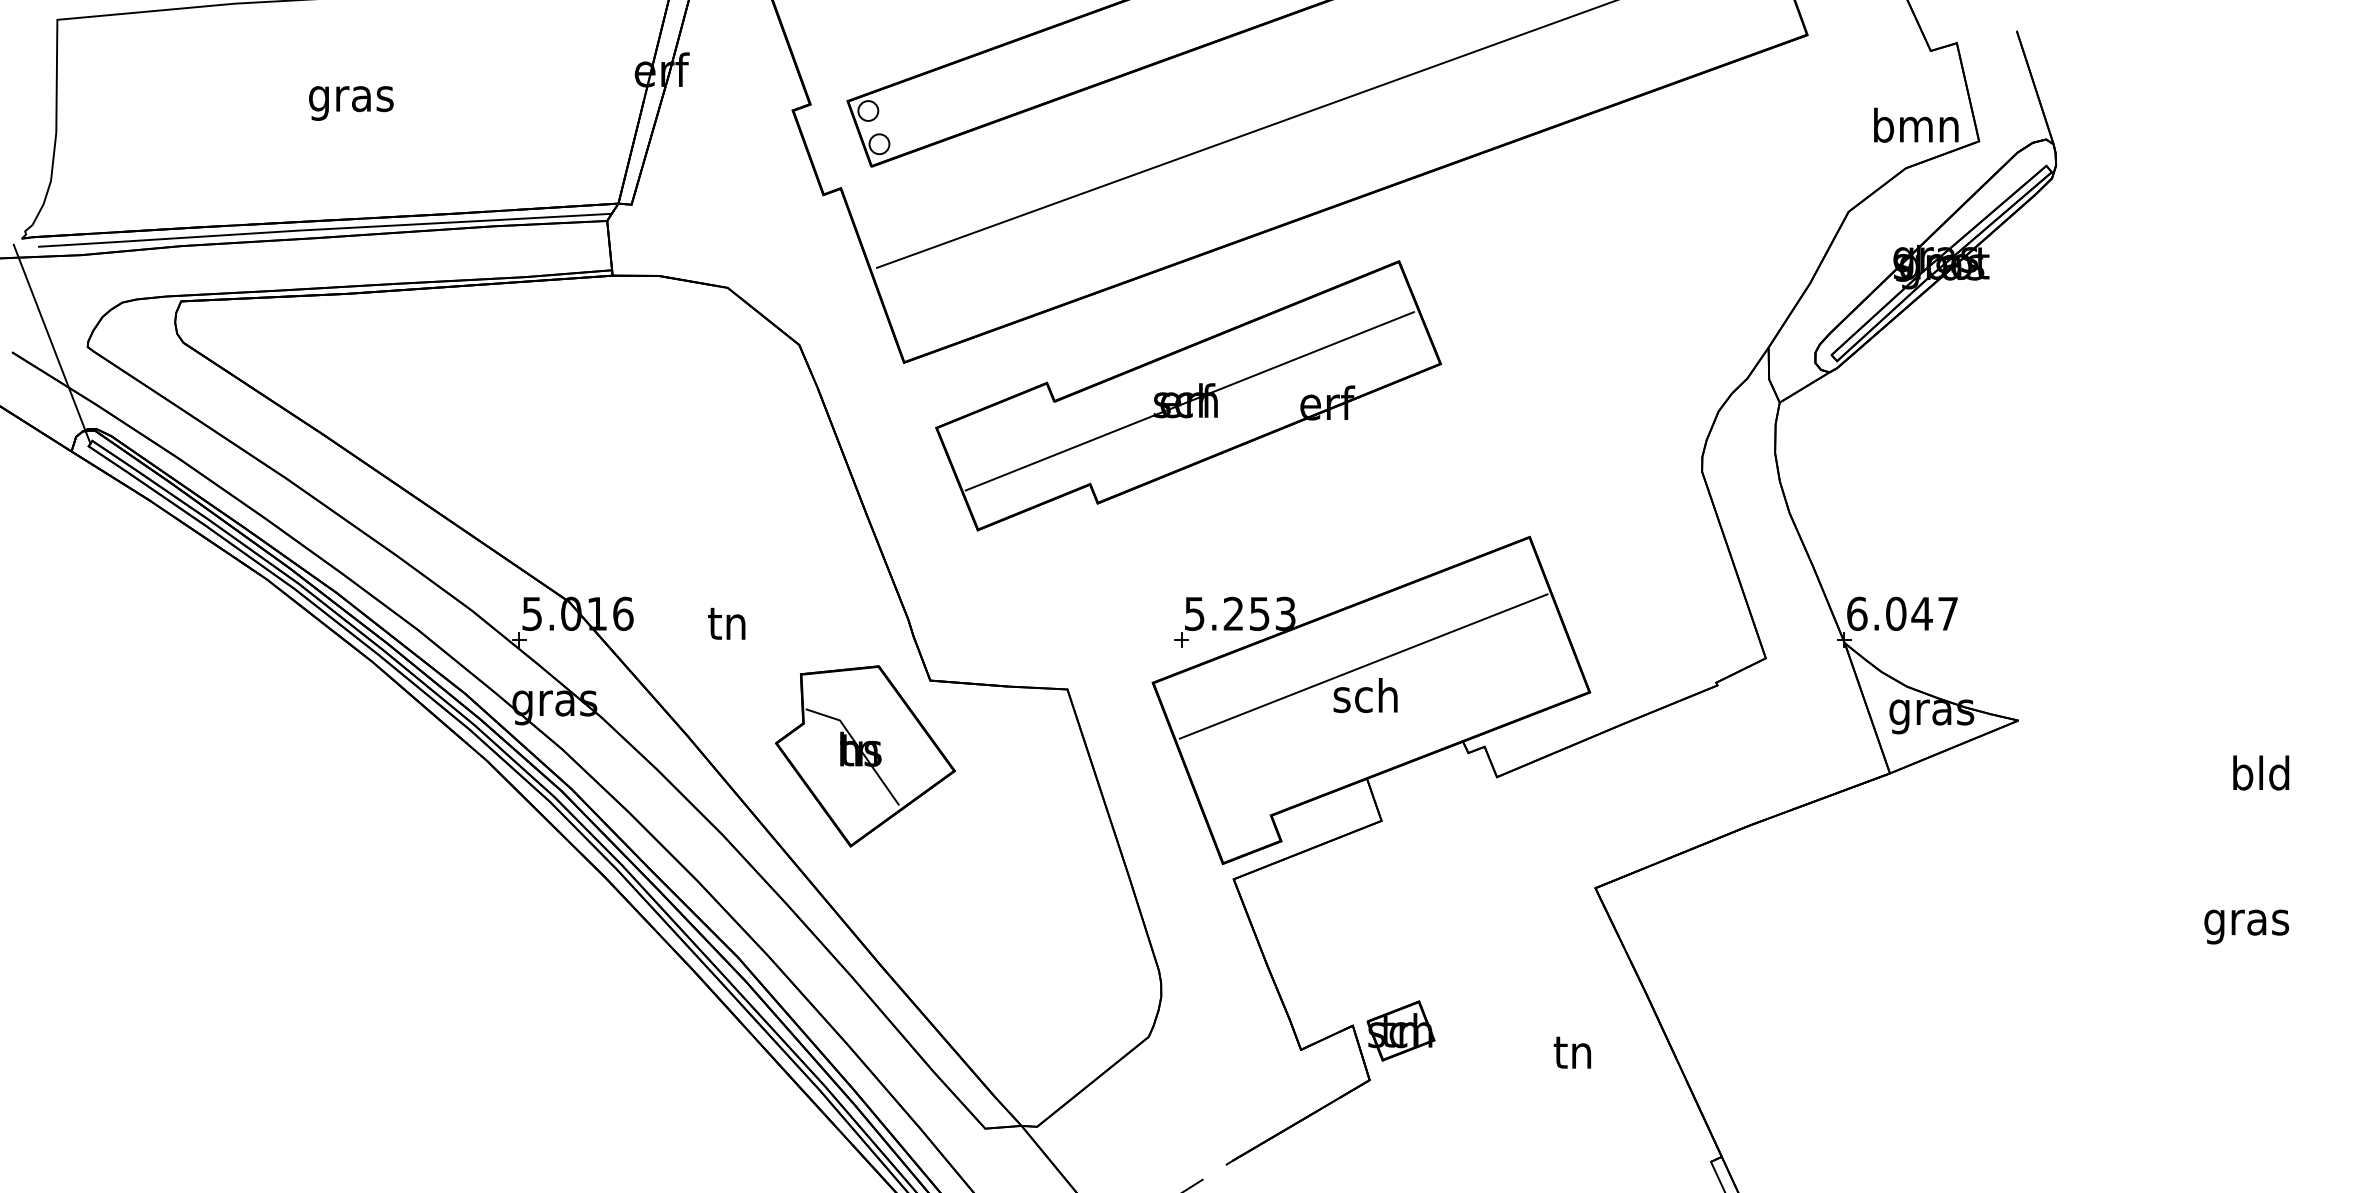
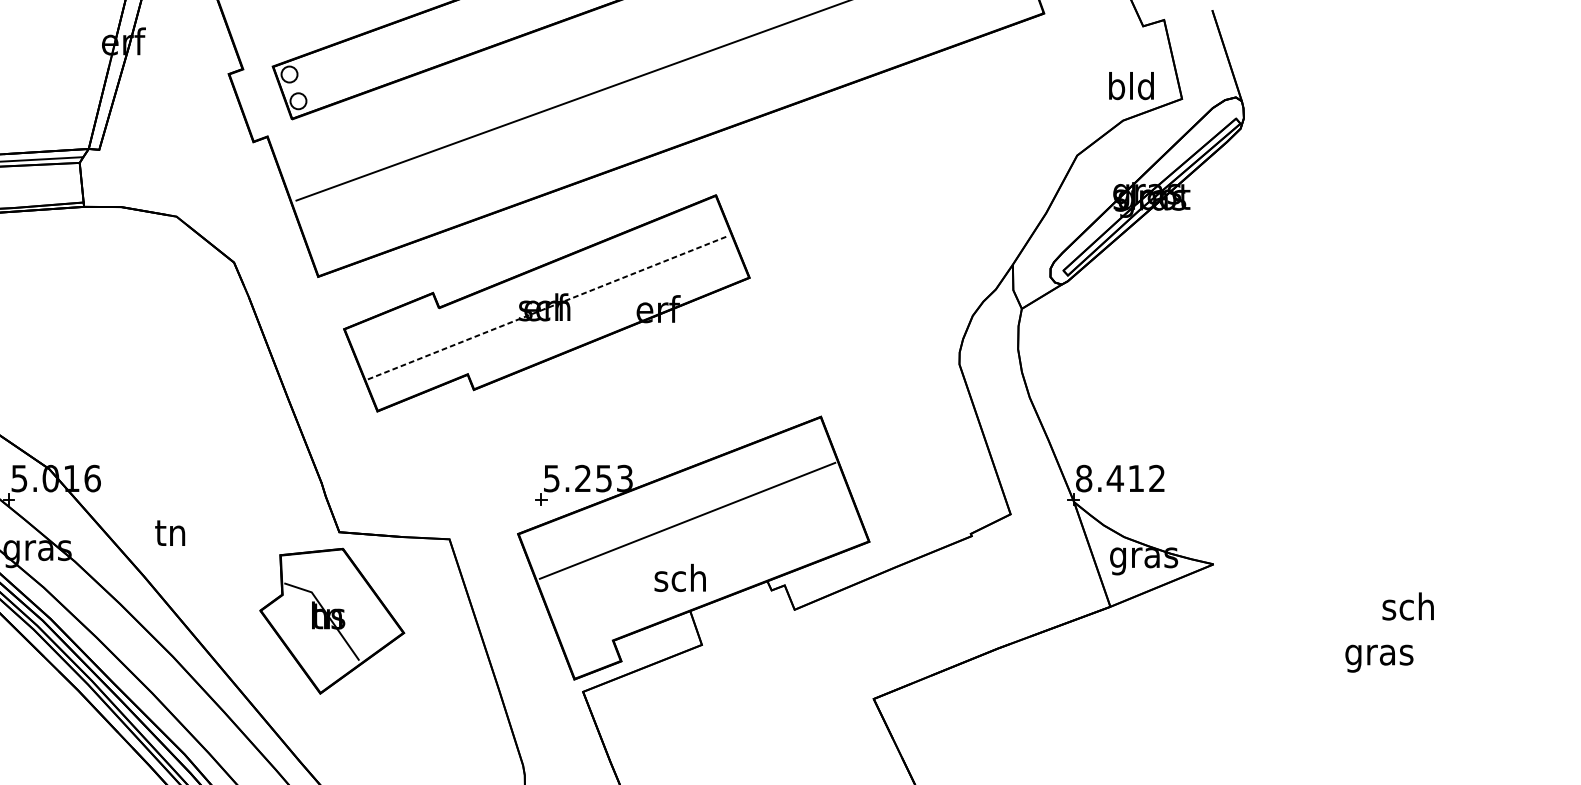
text: (1916, 124) -> (1131, 85), bmn -> bld
line: (1190, 401) -> (548, 307), solid -> dashed
text: (1902, 613) -> (1120, 478), 6.047 -> 8.412
text: (726, 623) -> (169, 532), moved
text: (1365, 695) -> (680, 577), moved
part: (865, 756) -> (332, 621), moved
text: (2260, 772) -> (1408, 606), bld -> sch
text: (2246, 926) -> (1379, 658), moved

